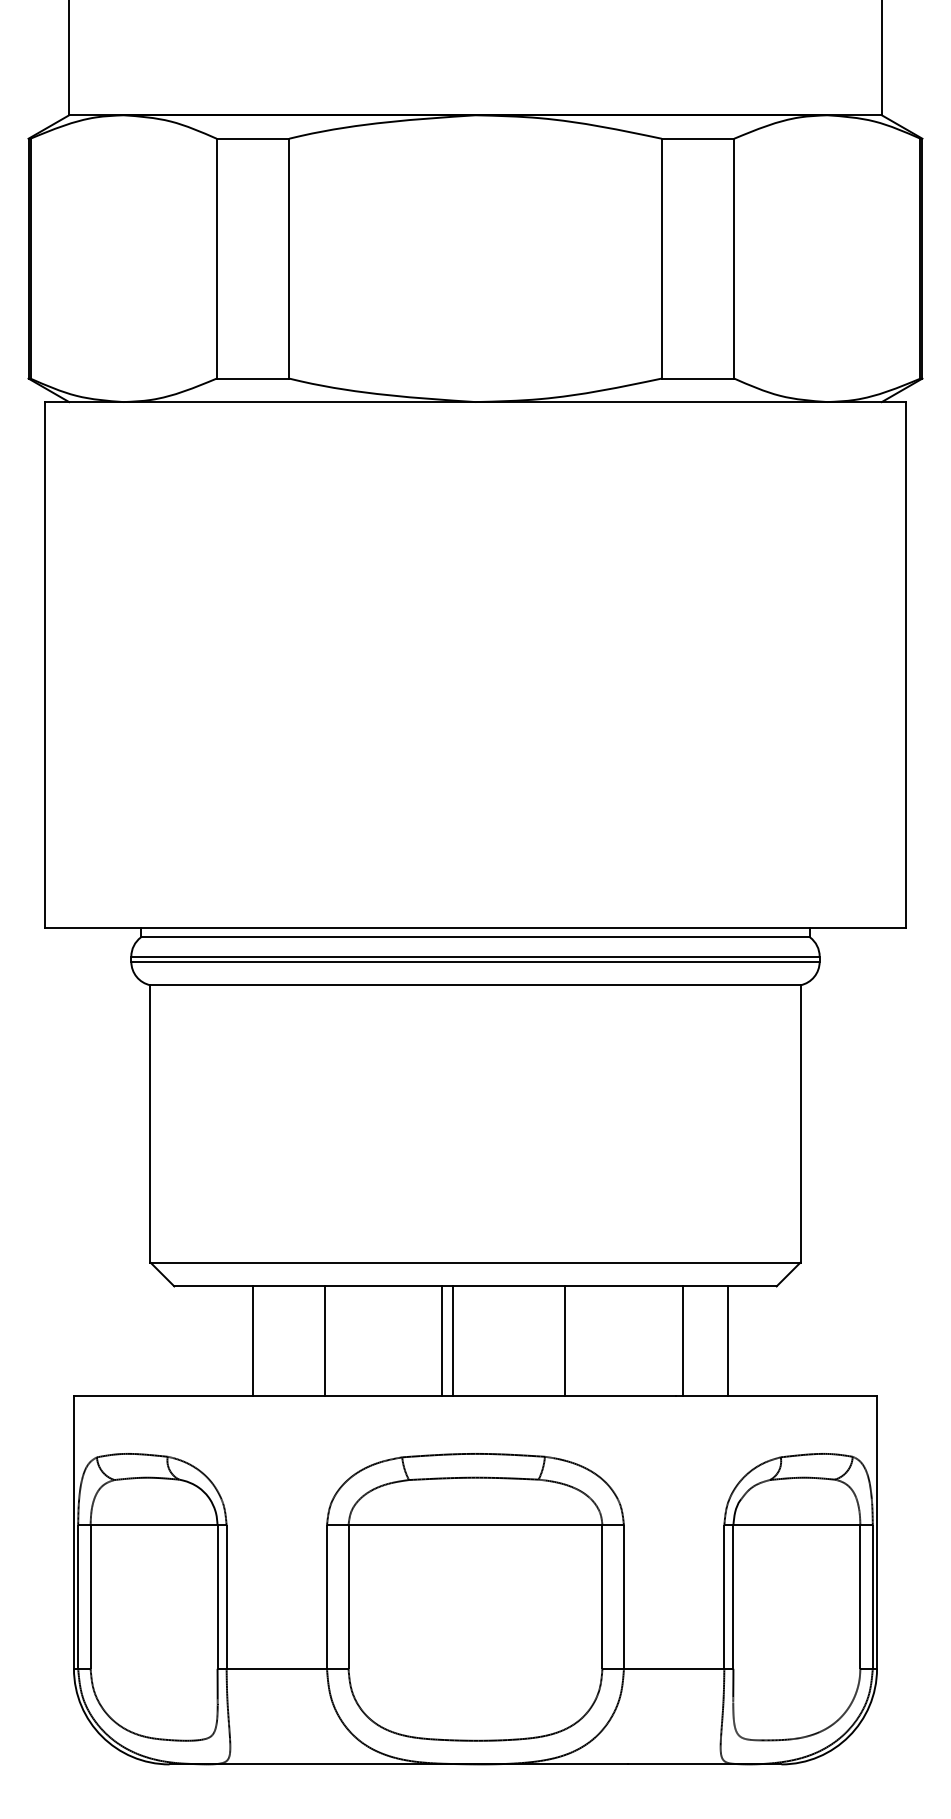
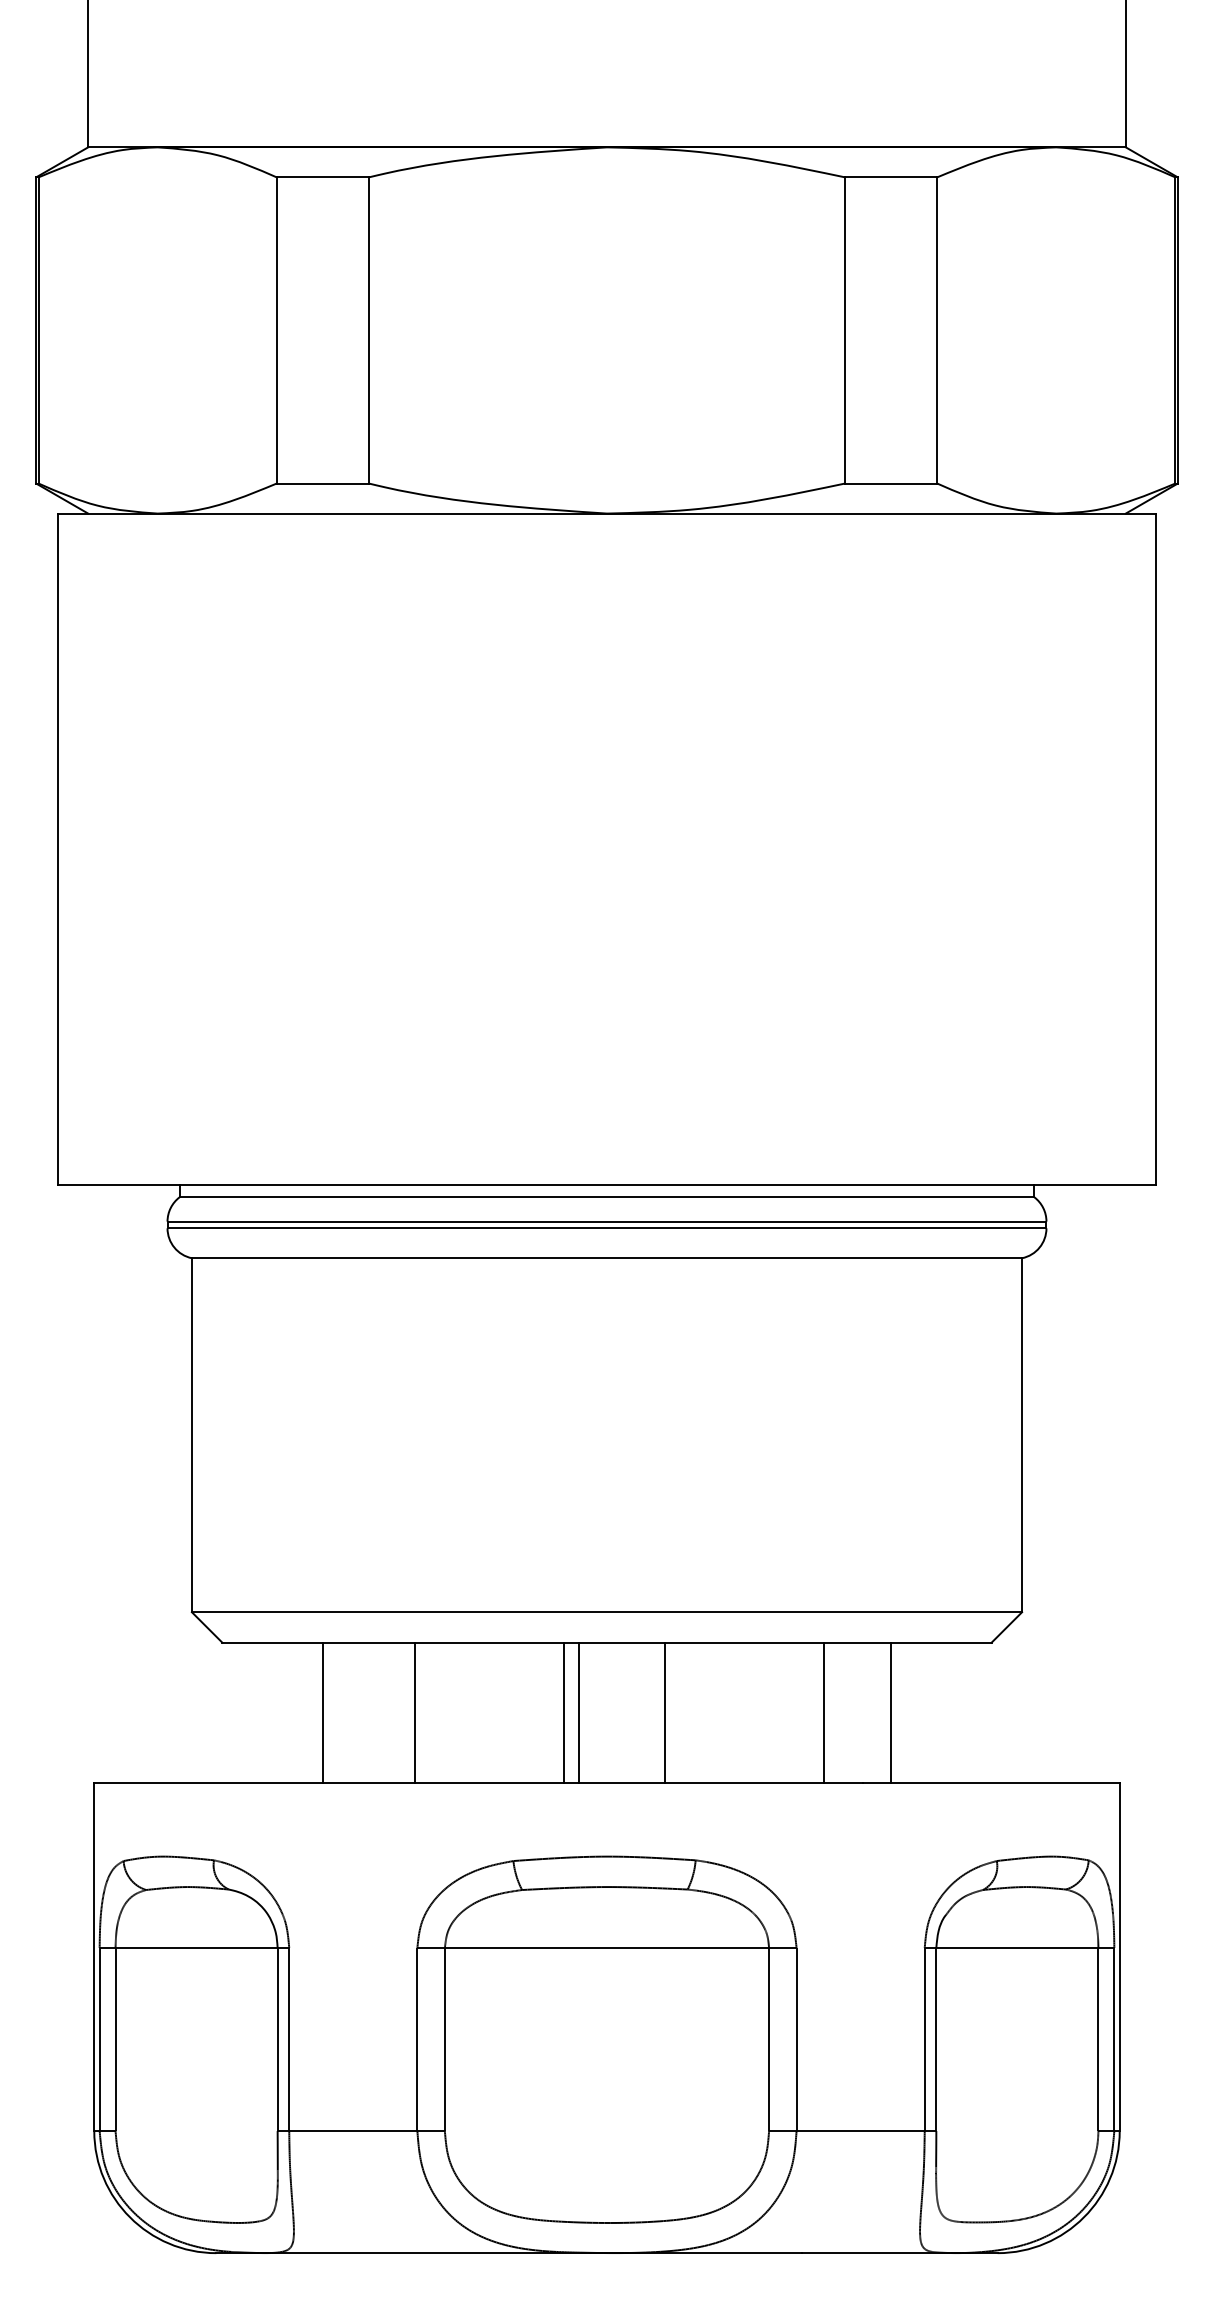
line: (564, 1341) -> (664, 1713), moved
line: (683, 1341) -> (824, 1713), moved
line: (727, 1341) -> (890, 1713), moved

